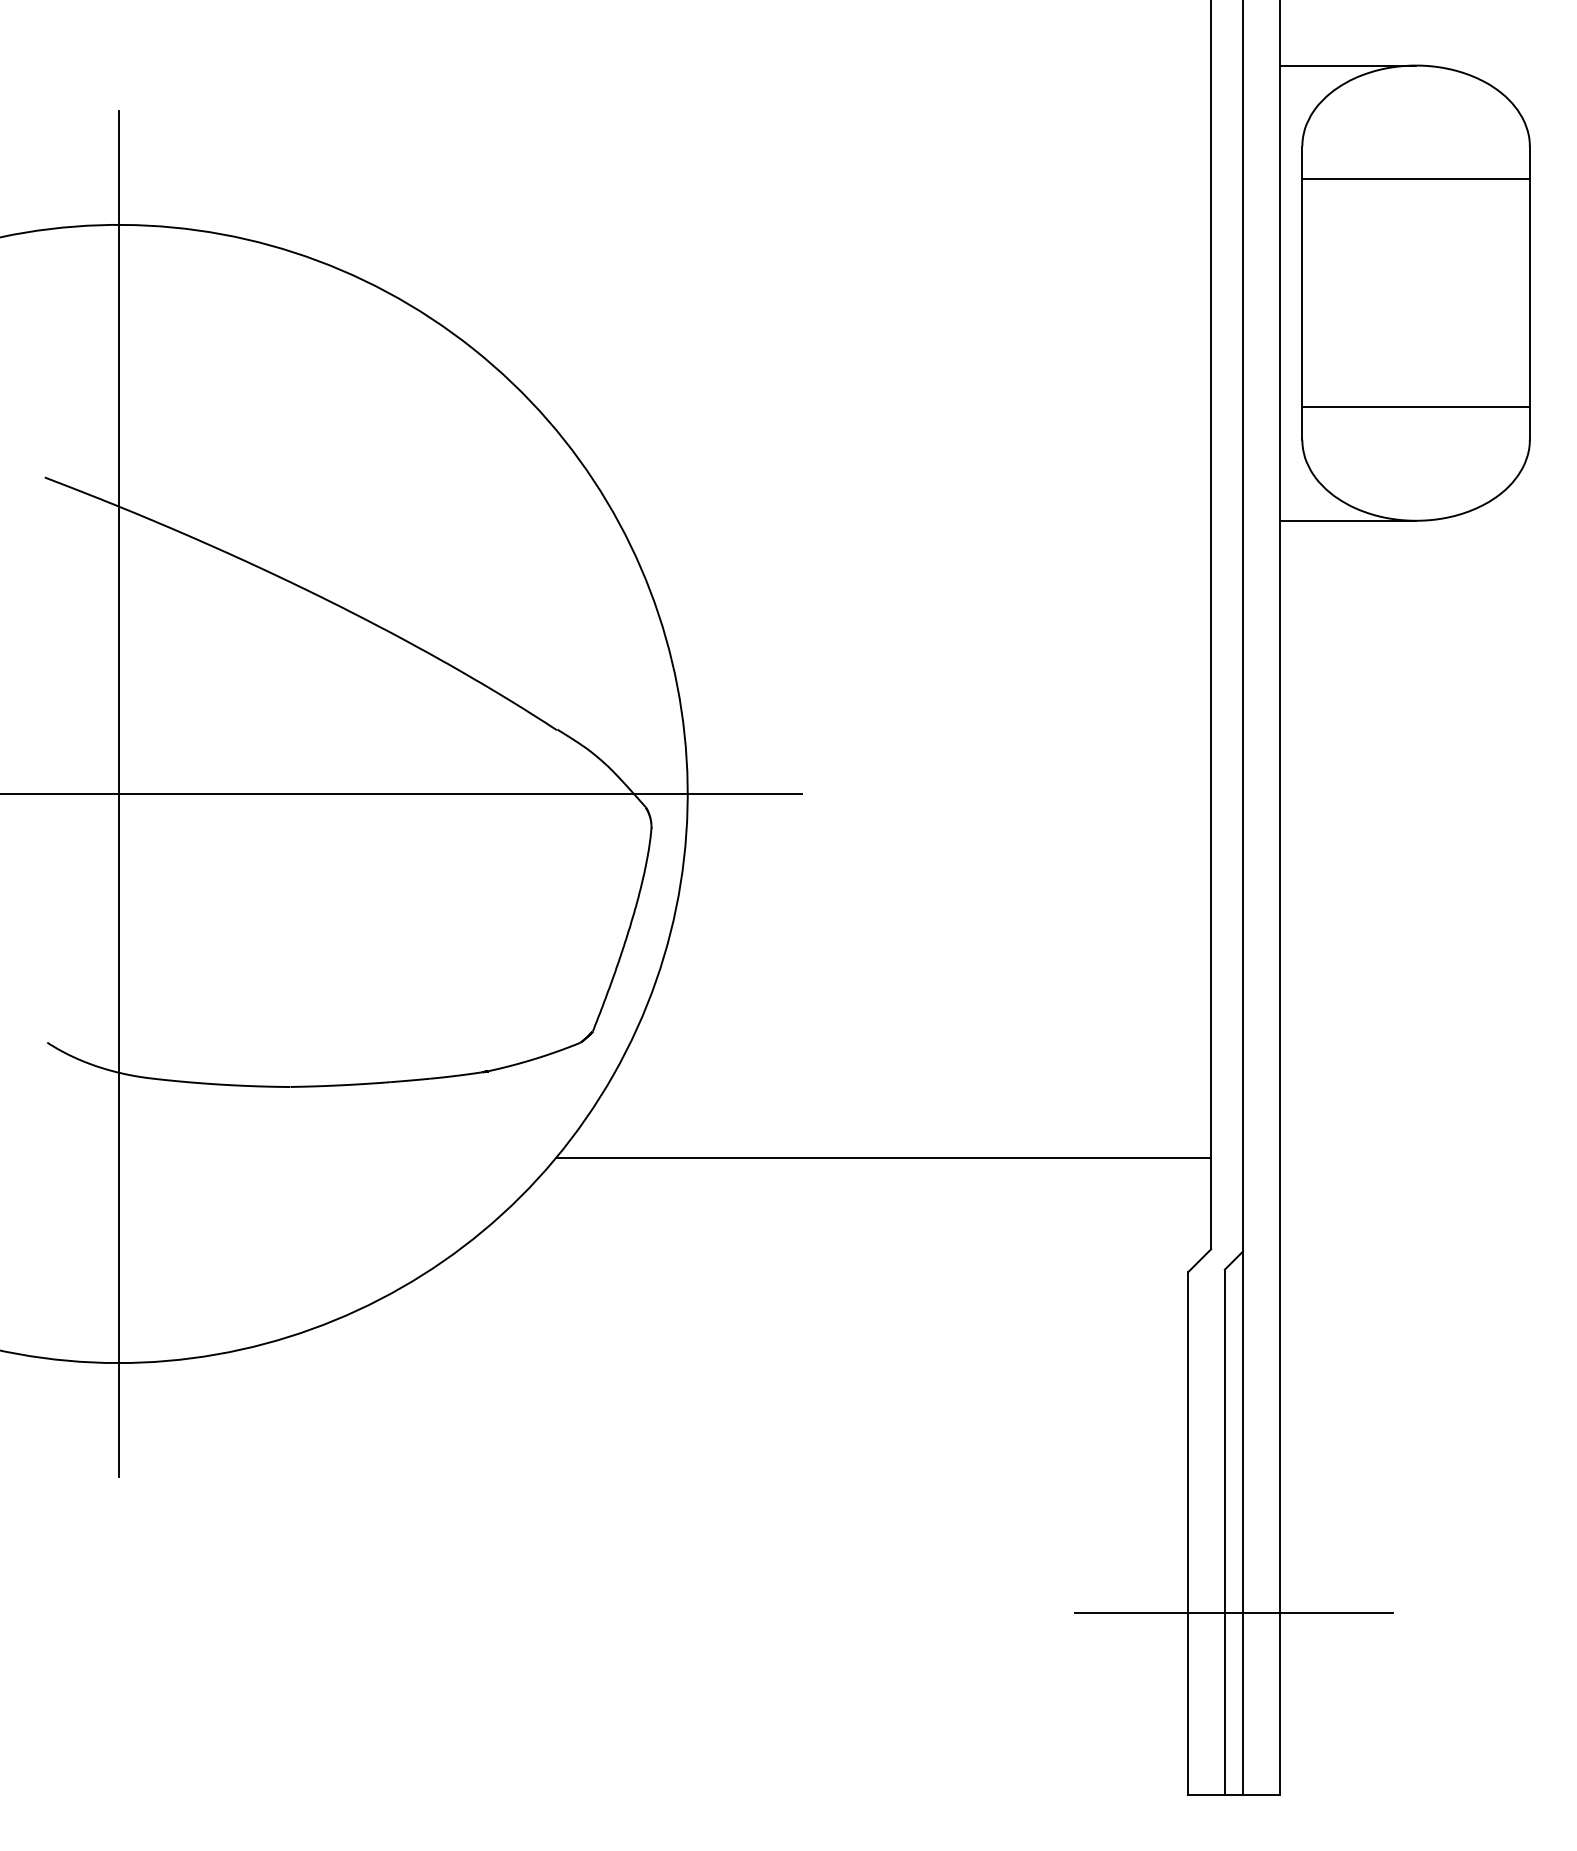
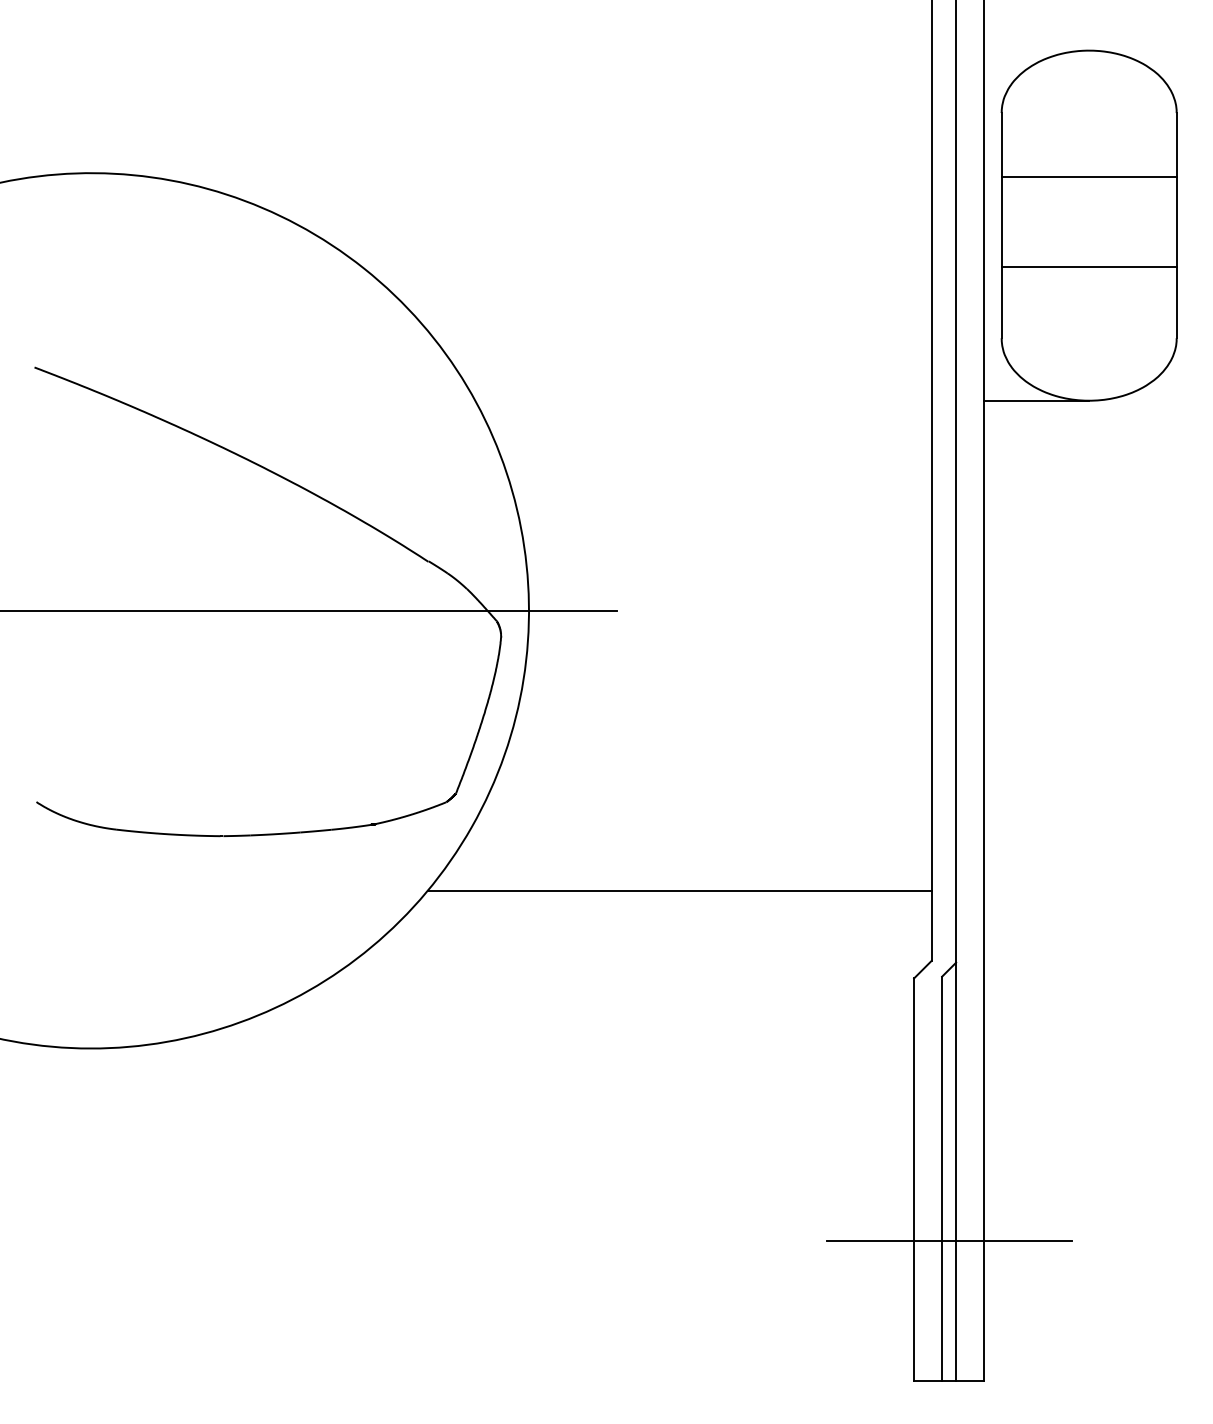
line: (1347, 65) -> (1036, 50), removed
line: (1415, 179) -> (1088, 177), moved
line: (1415, 406) -> (1088, 266), moved
line: (118, 793) -> (91, 610), removed

